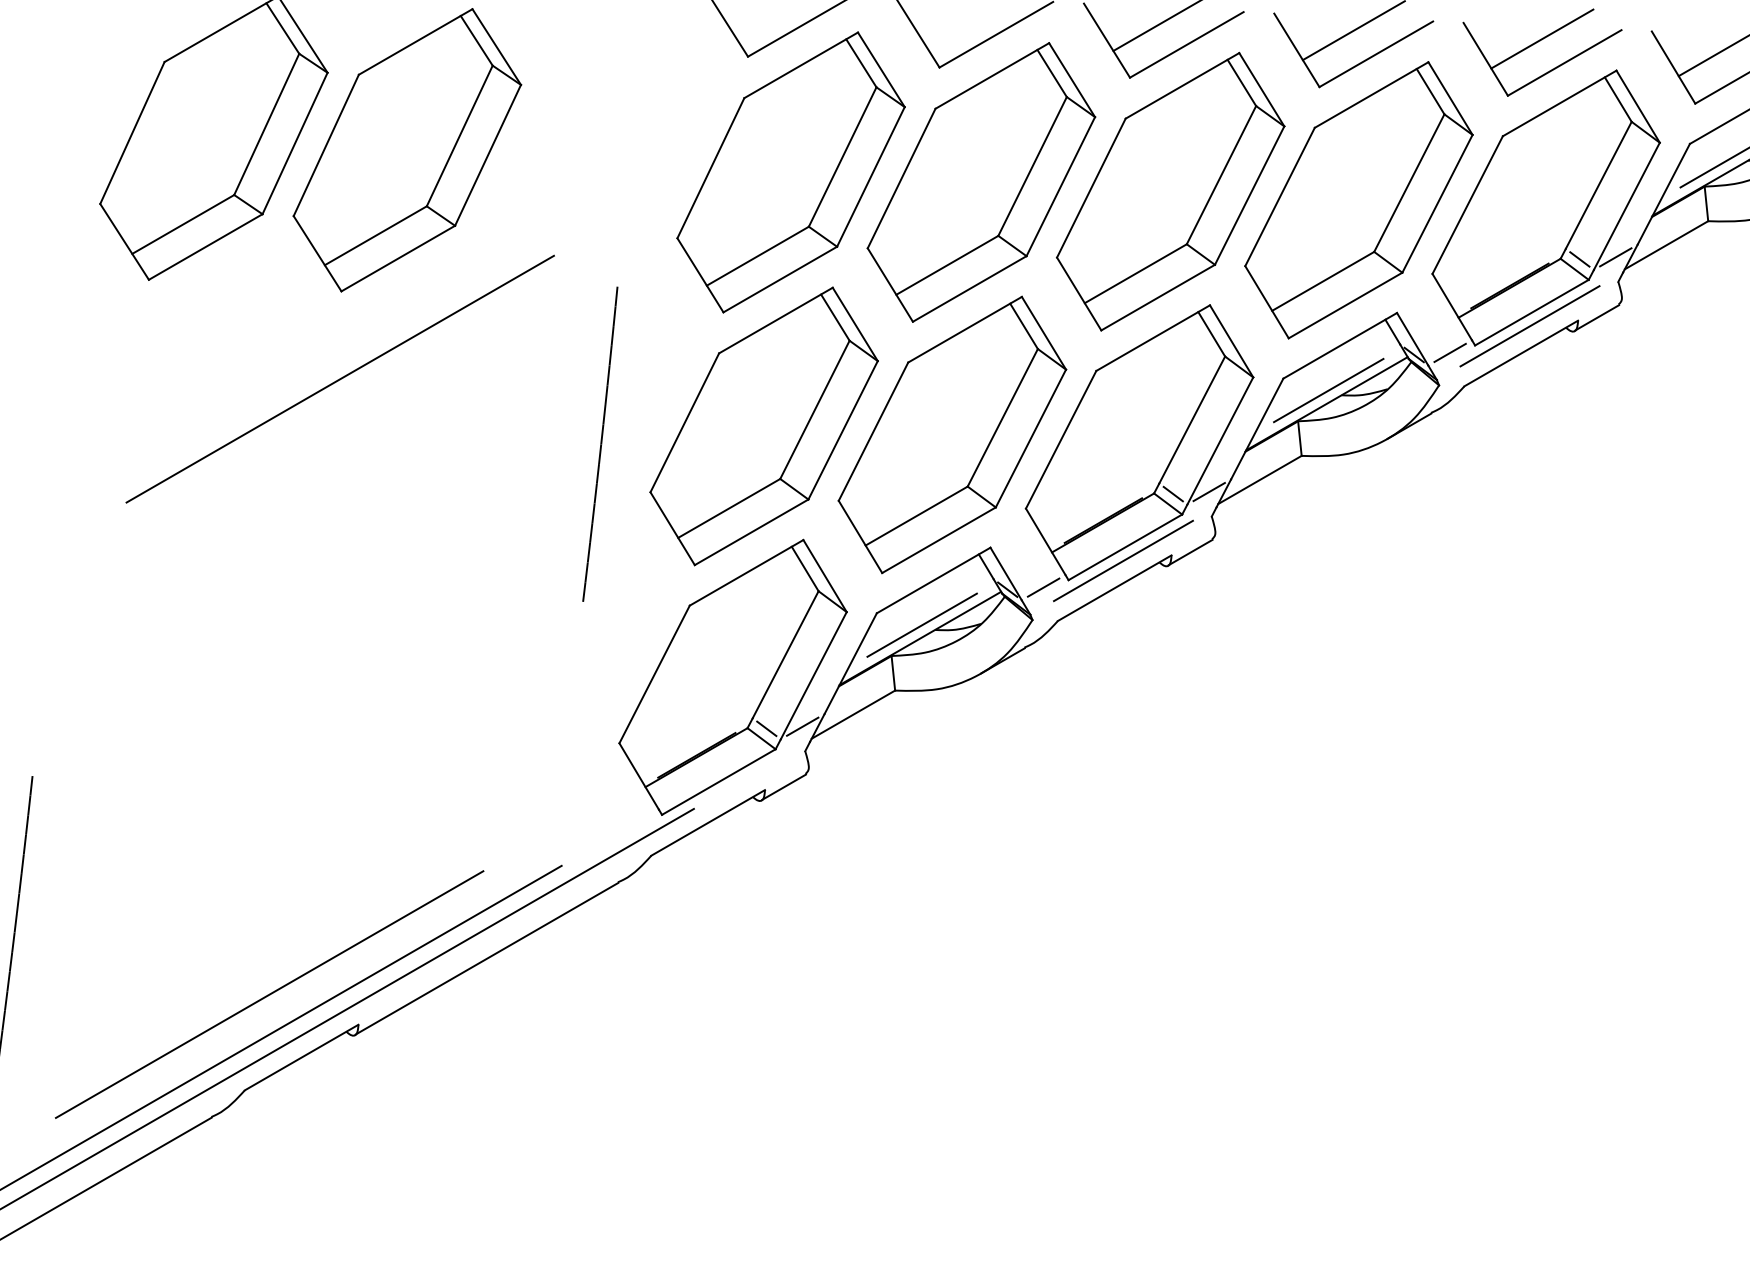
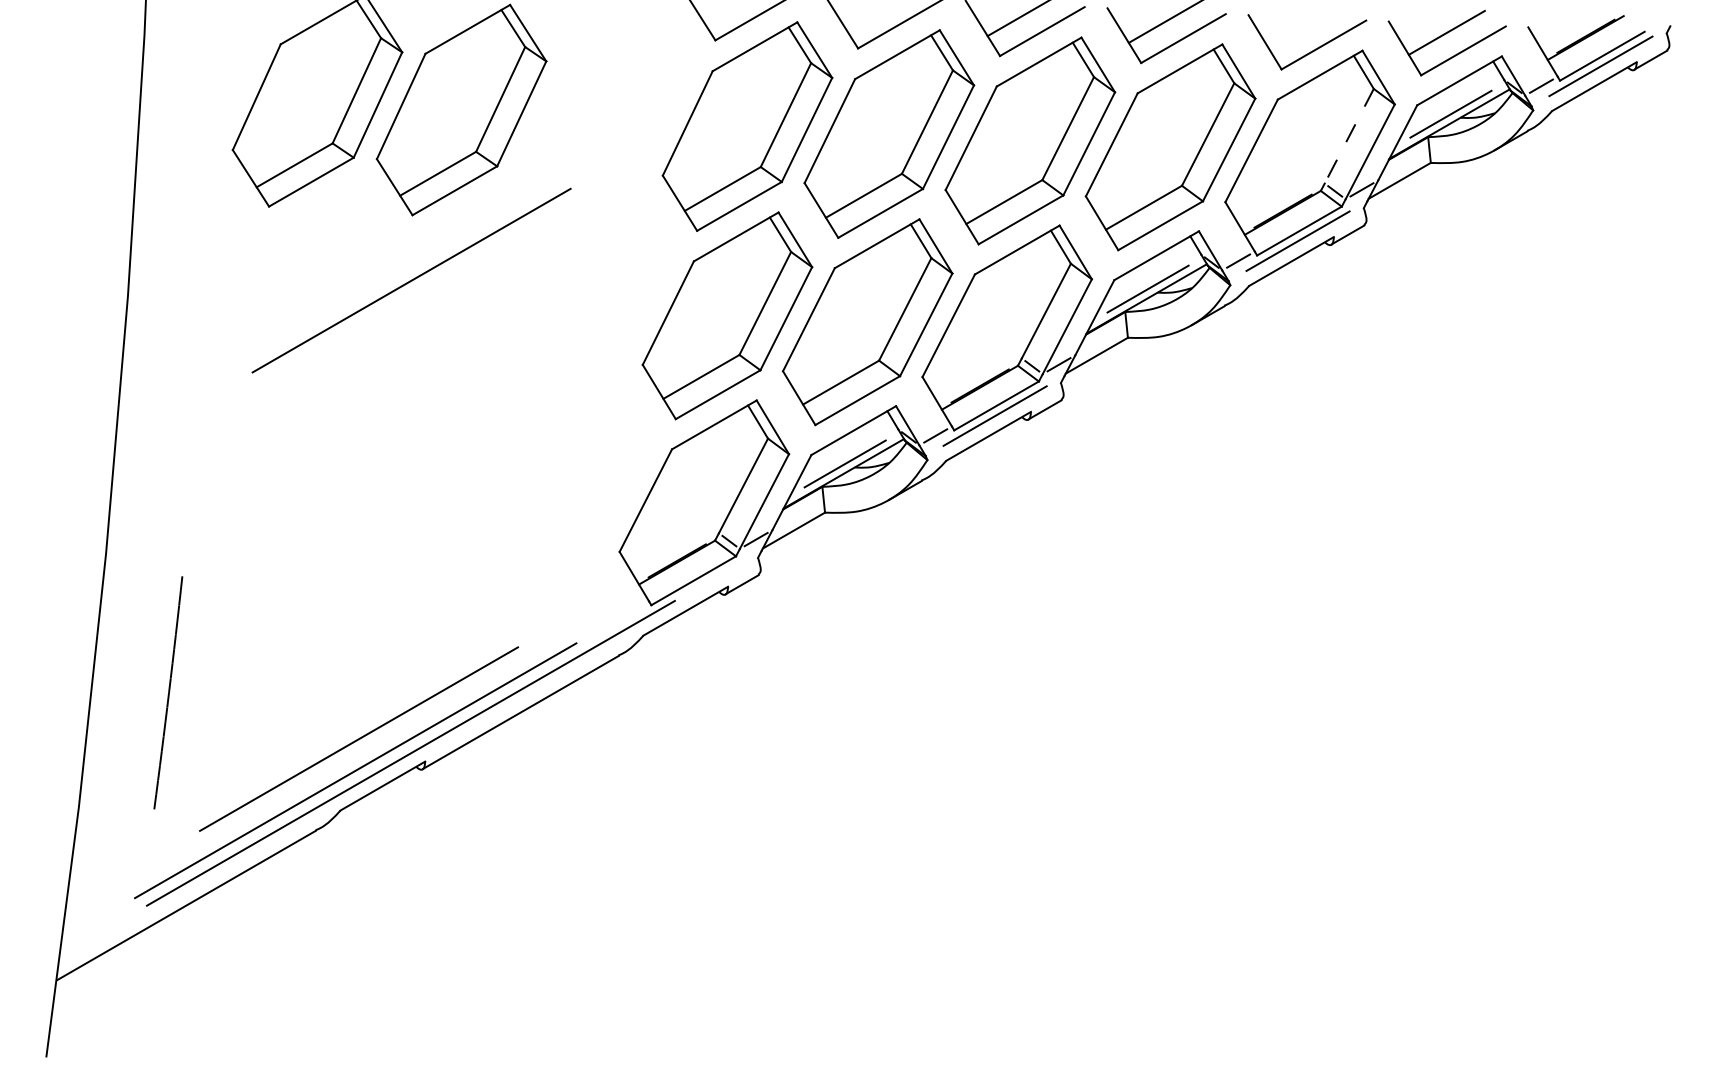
line: (1542, 39) -> (1307, 27), removed
line: (1599, 185) -> (1349, 136), solid -> dashed
line: (600, 443) -> (605, 328), removed

